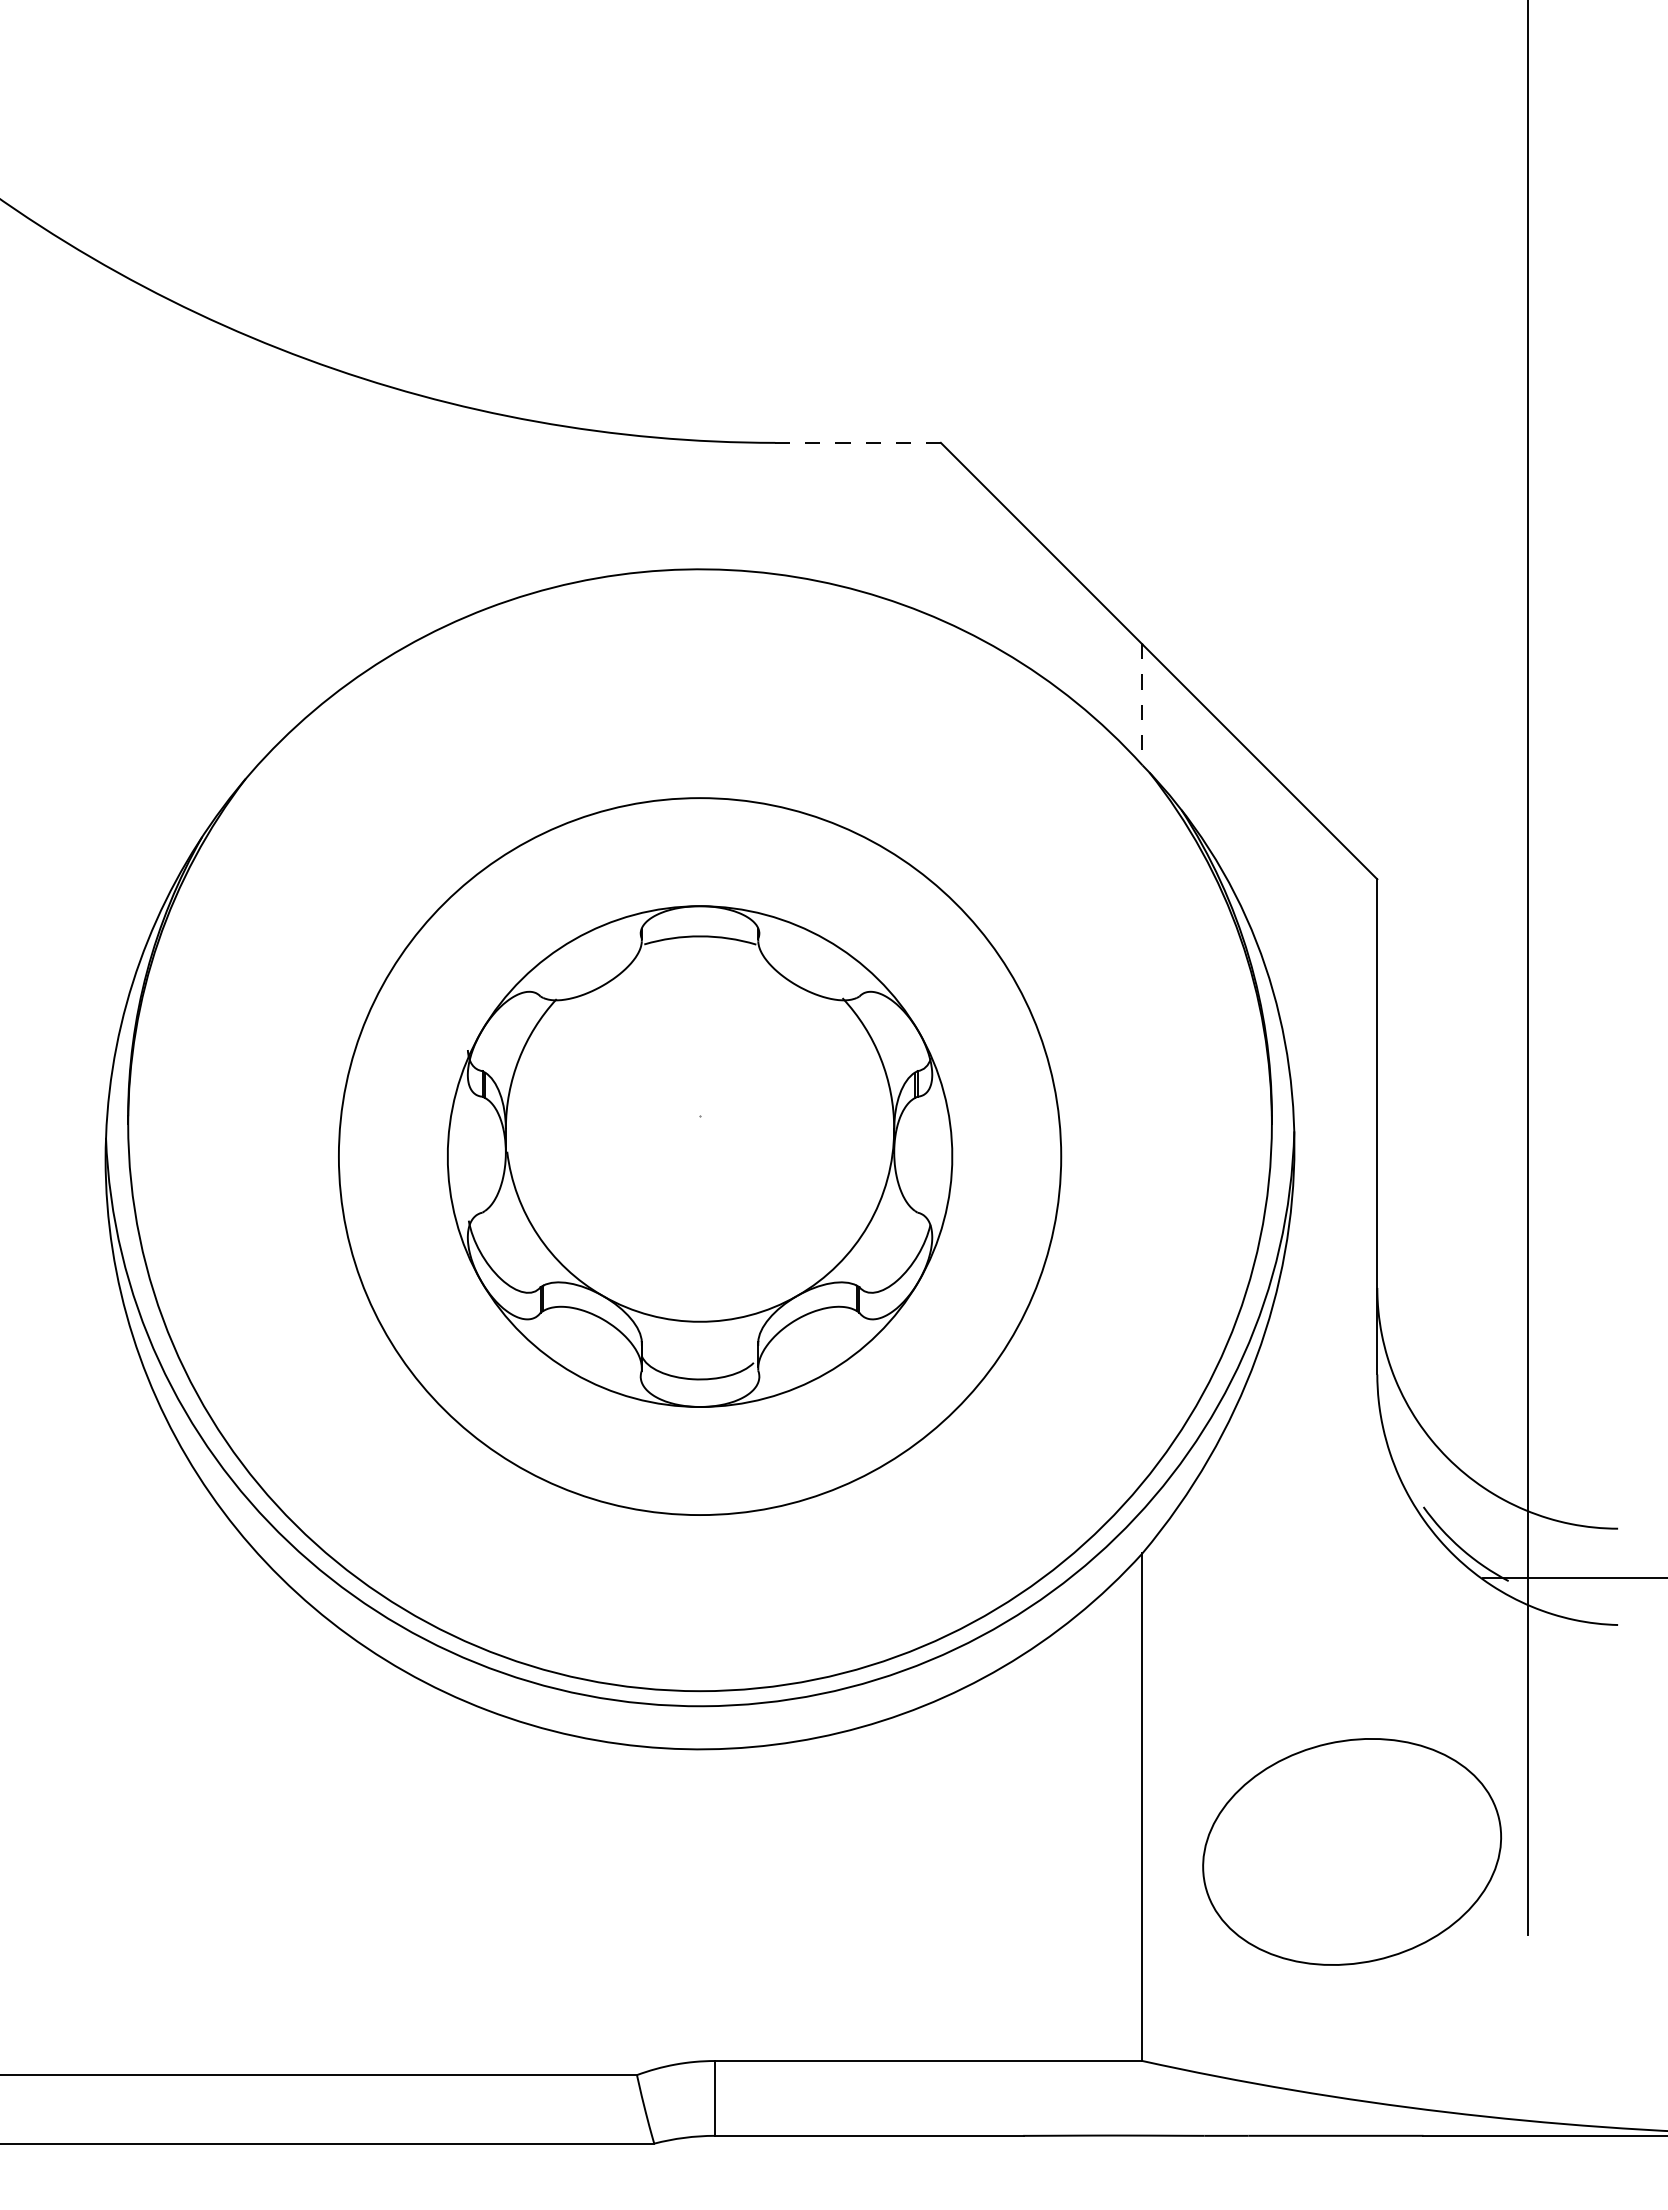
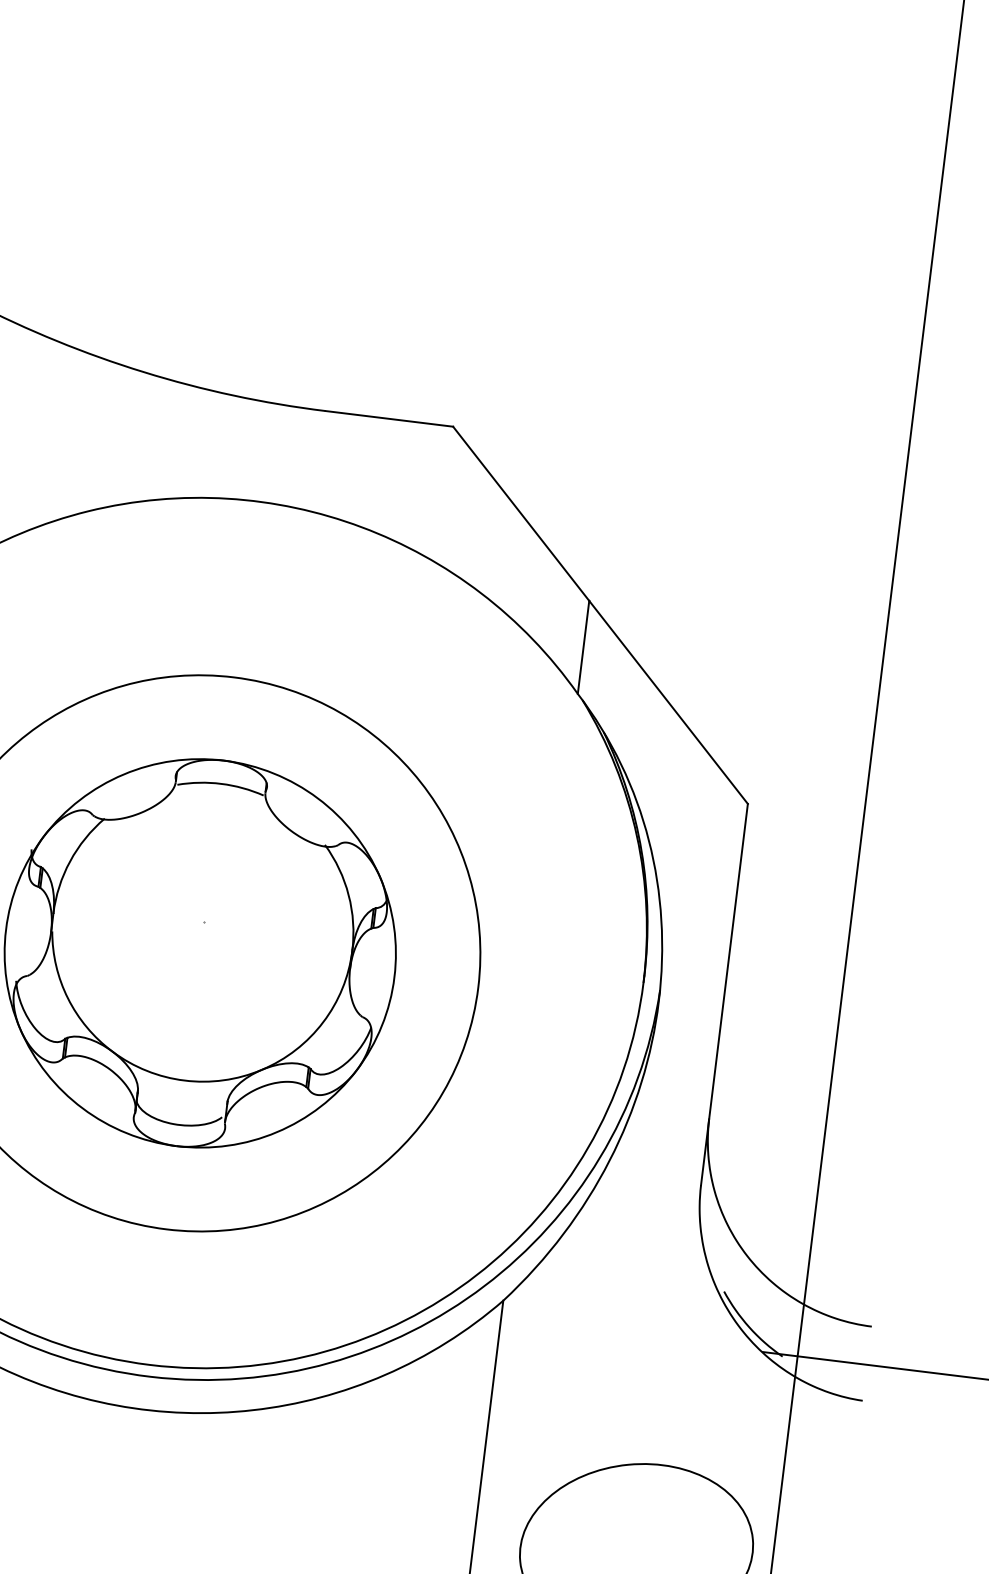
line: (858, 442) -> (389, 418), dashed -> solid
line: (1142, 705) -> (583, 647), dashed -> solid

